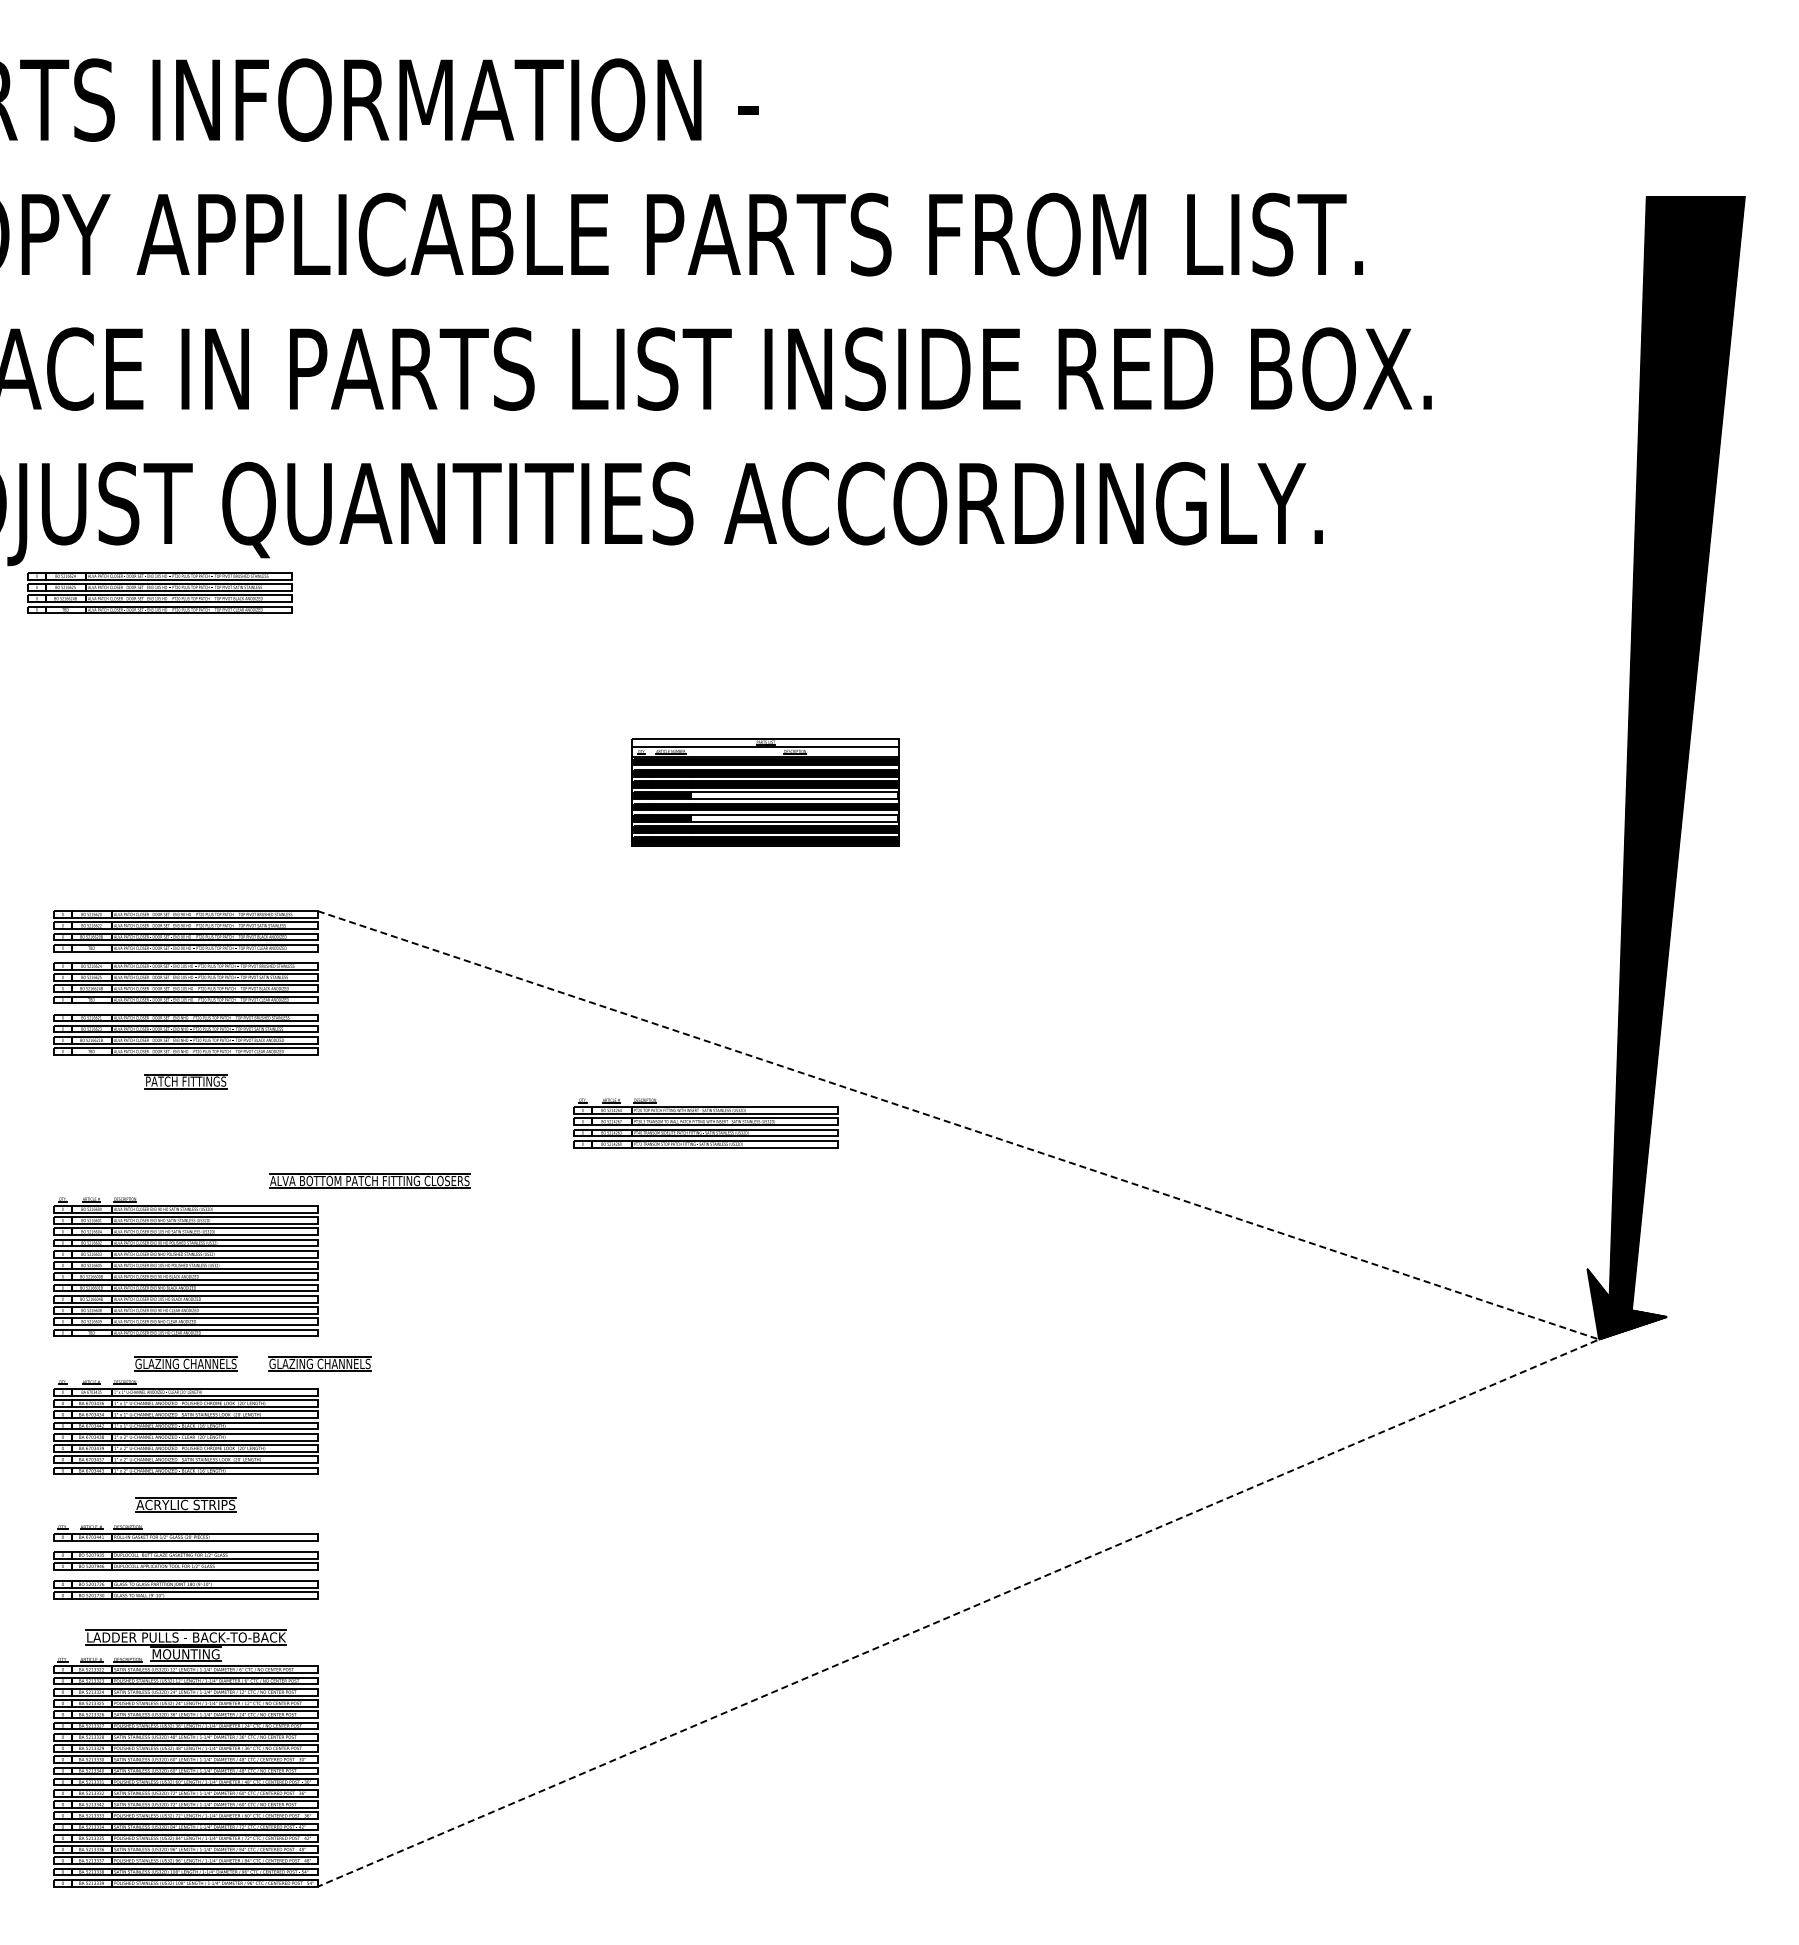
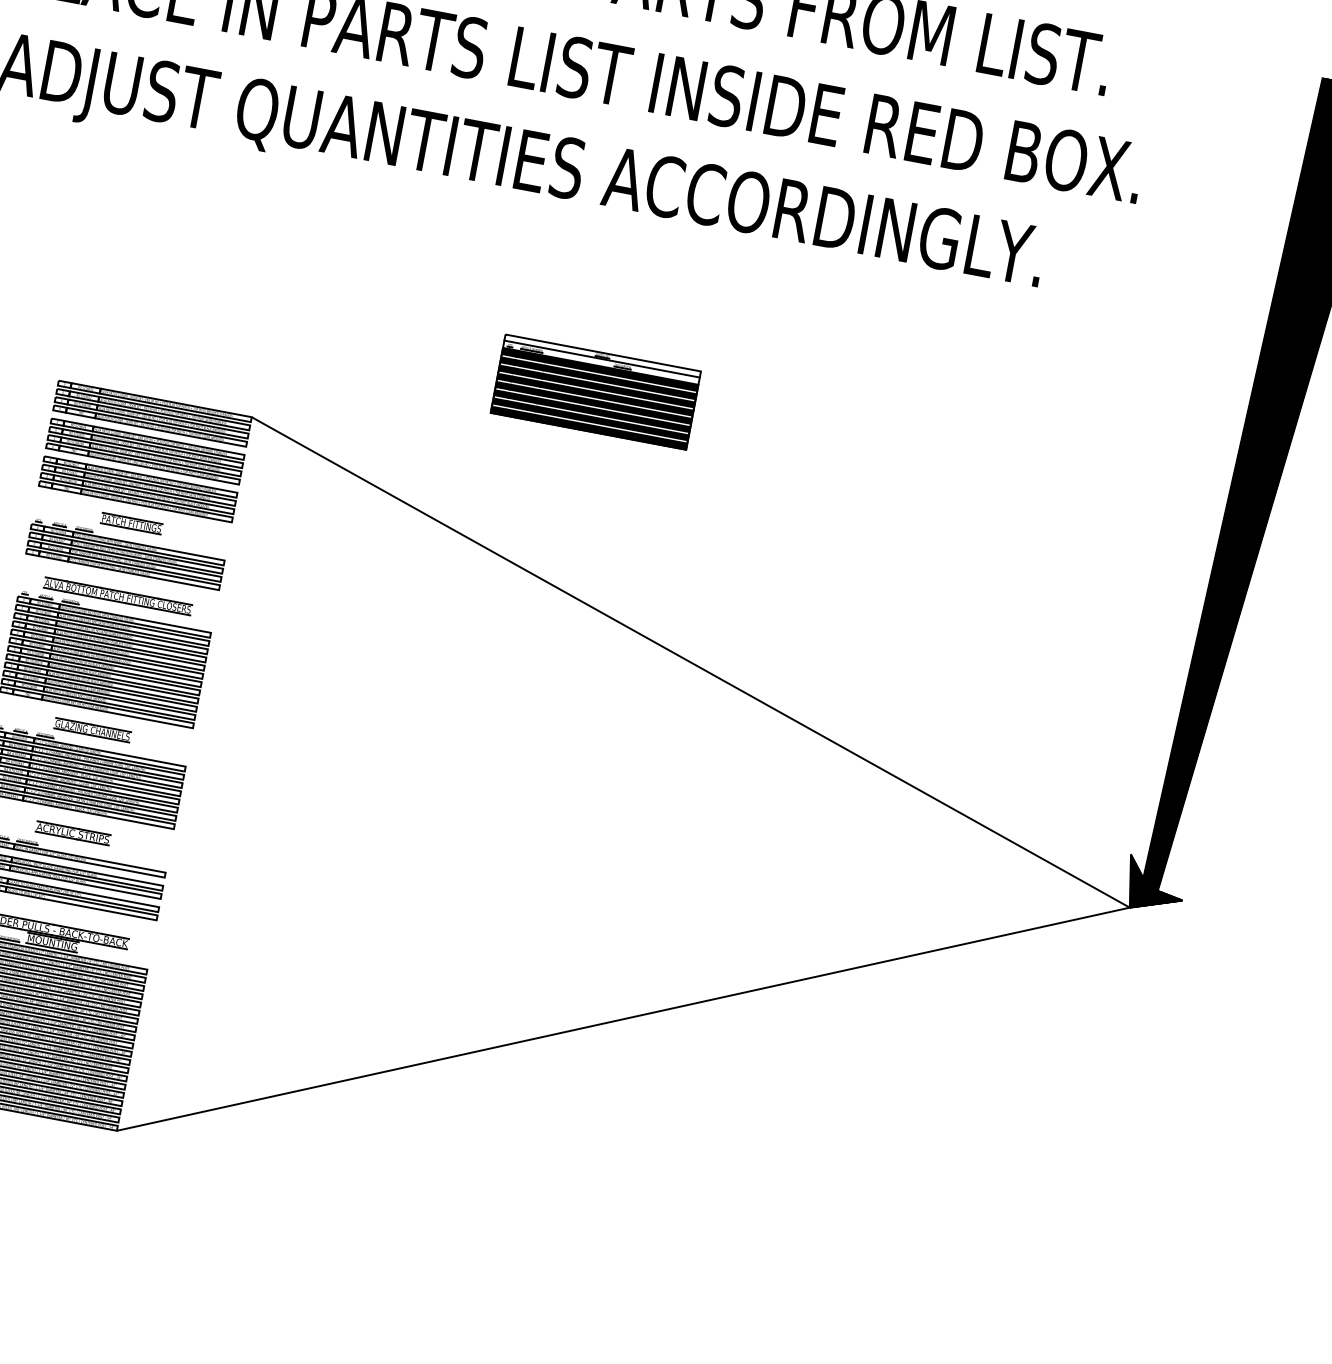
part: (159, 592) -> (179, 162), removed
fill: (794, 795) -> (616, 398), added
fill: (794, 817) -> (613, 414), added
part: (705, 1123) -> (125, 554), moved
part: (369, 1180) -> (117, 595), moved
line: (1579, 1347) -> (1114, 910), dashed -> solid
part: (319, 1363) -> (190, 748), removed

